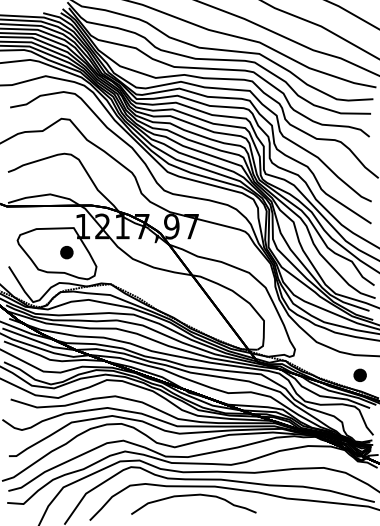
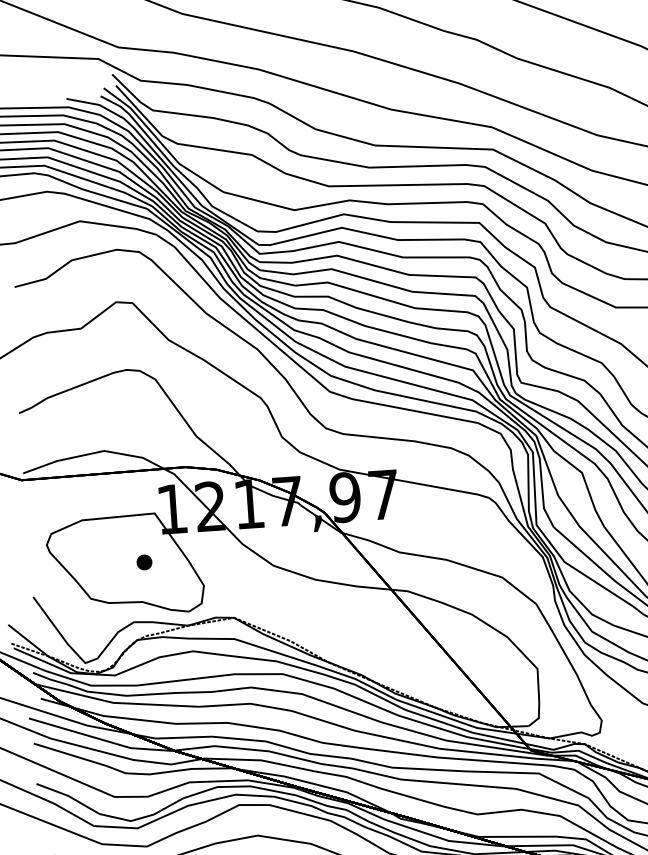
part: (66, 252) -> (143, 561), size x0.6

